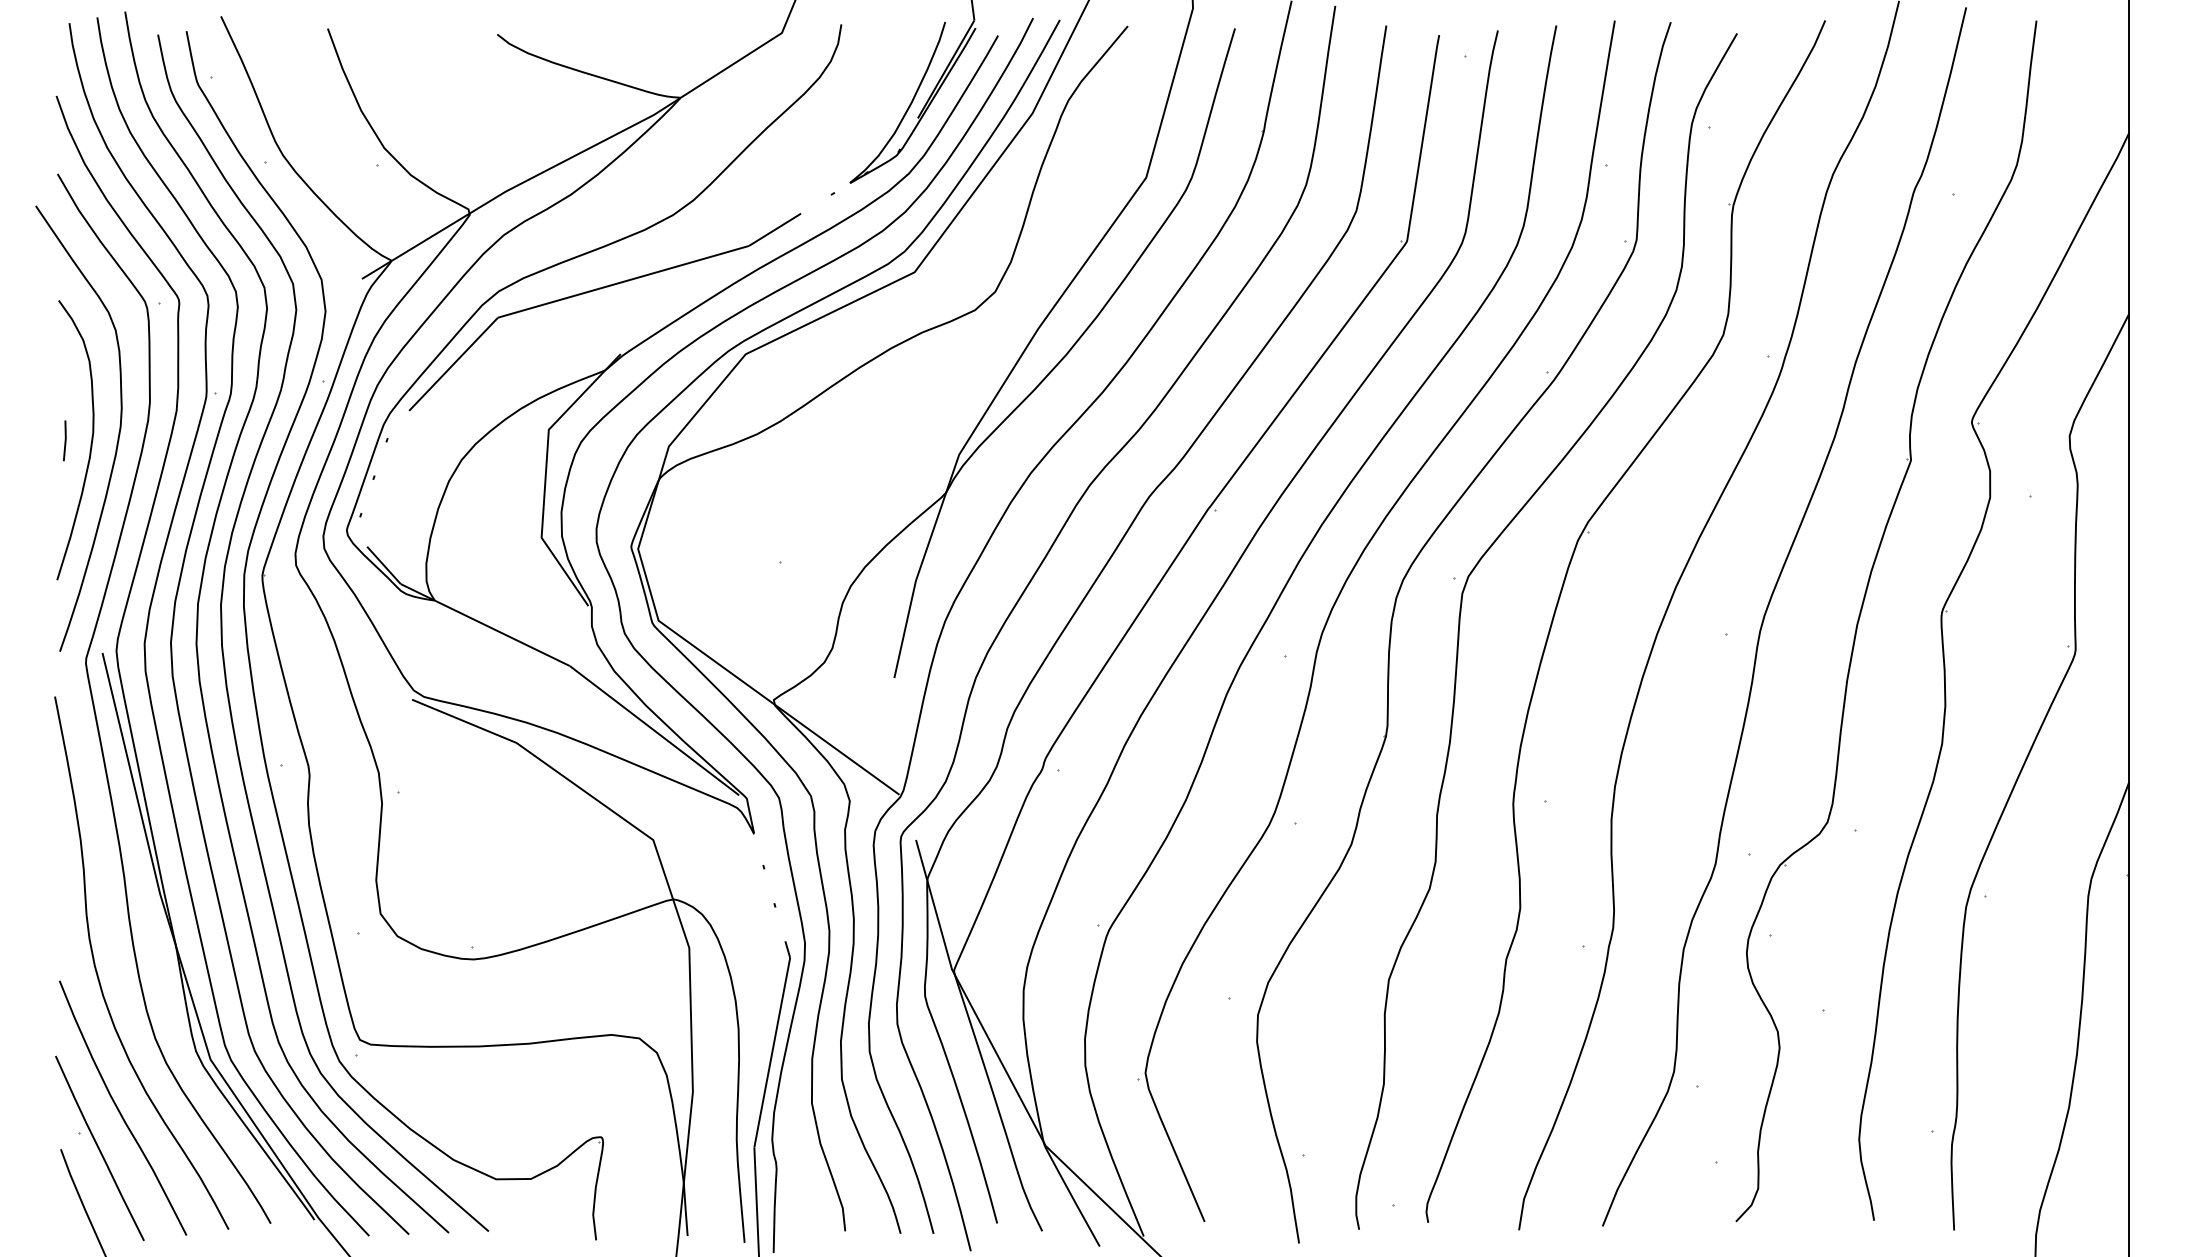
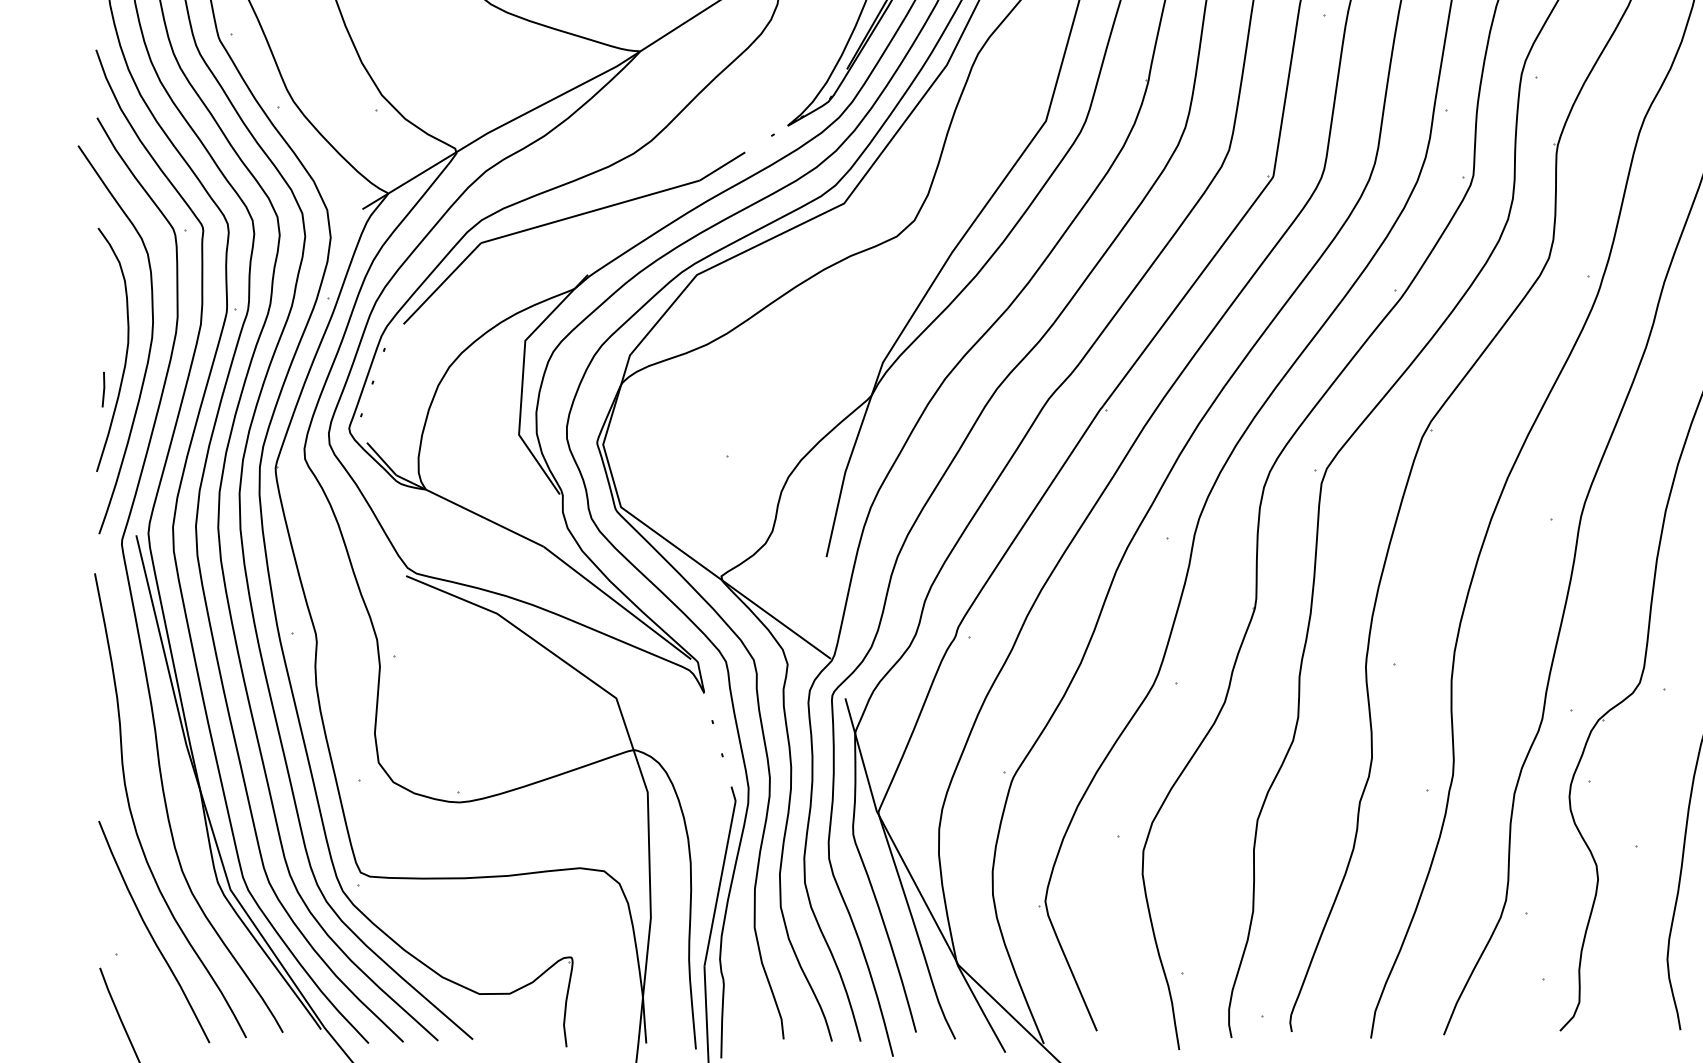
line: (64, 440) -> (103, 389), moved
curve: (99, 1148) -> (133, 967), removed

